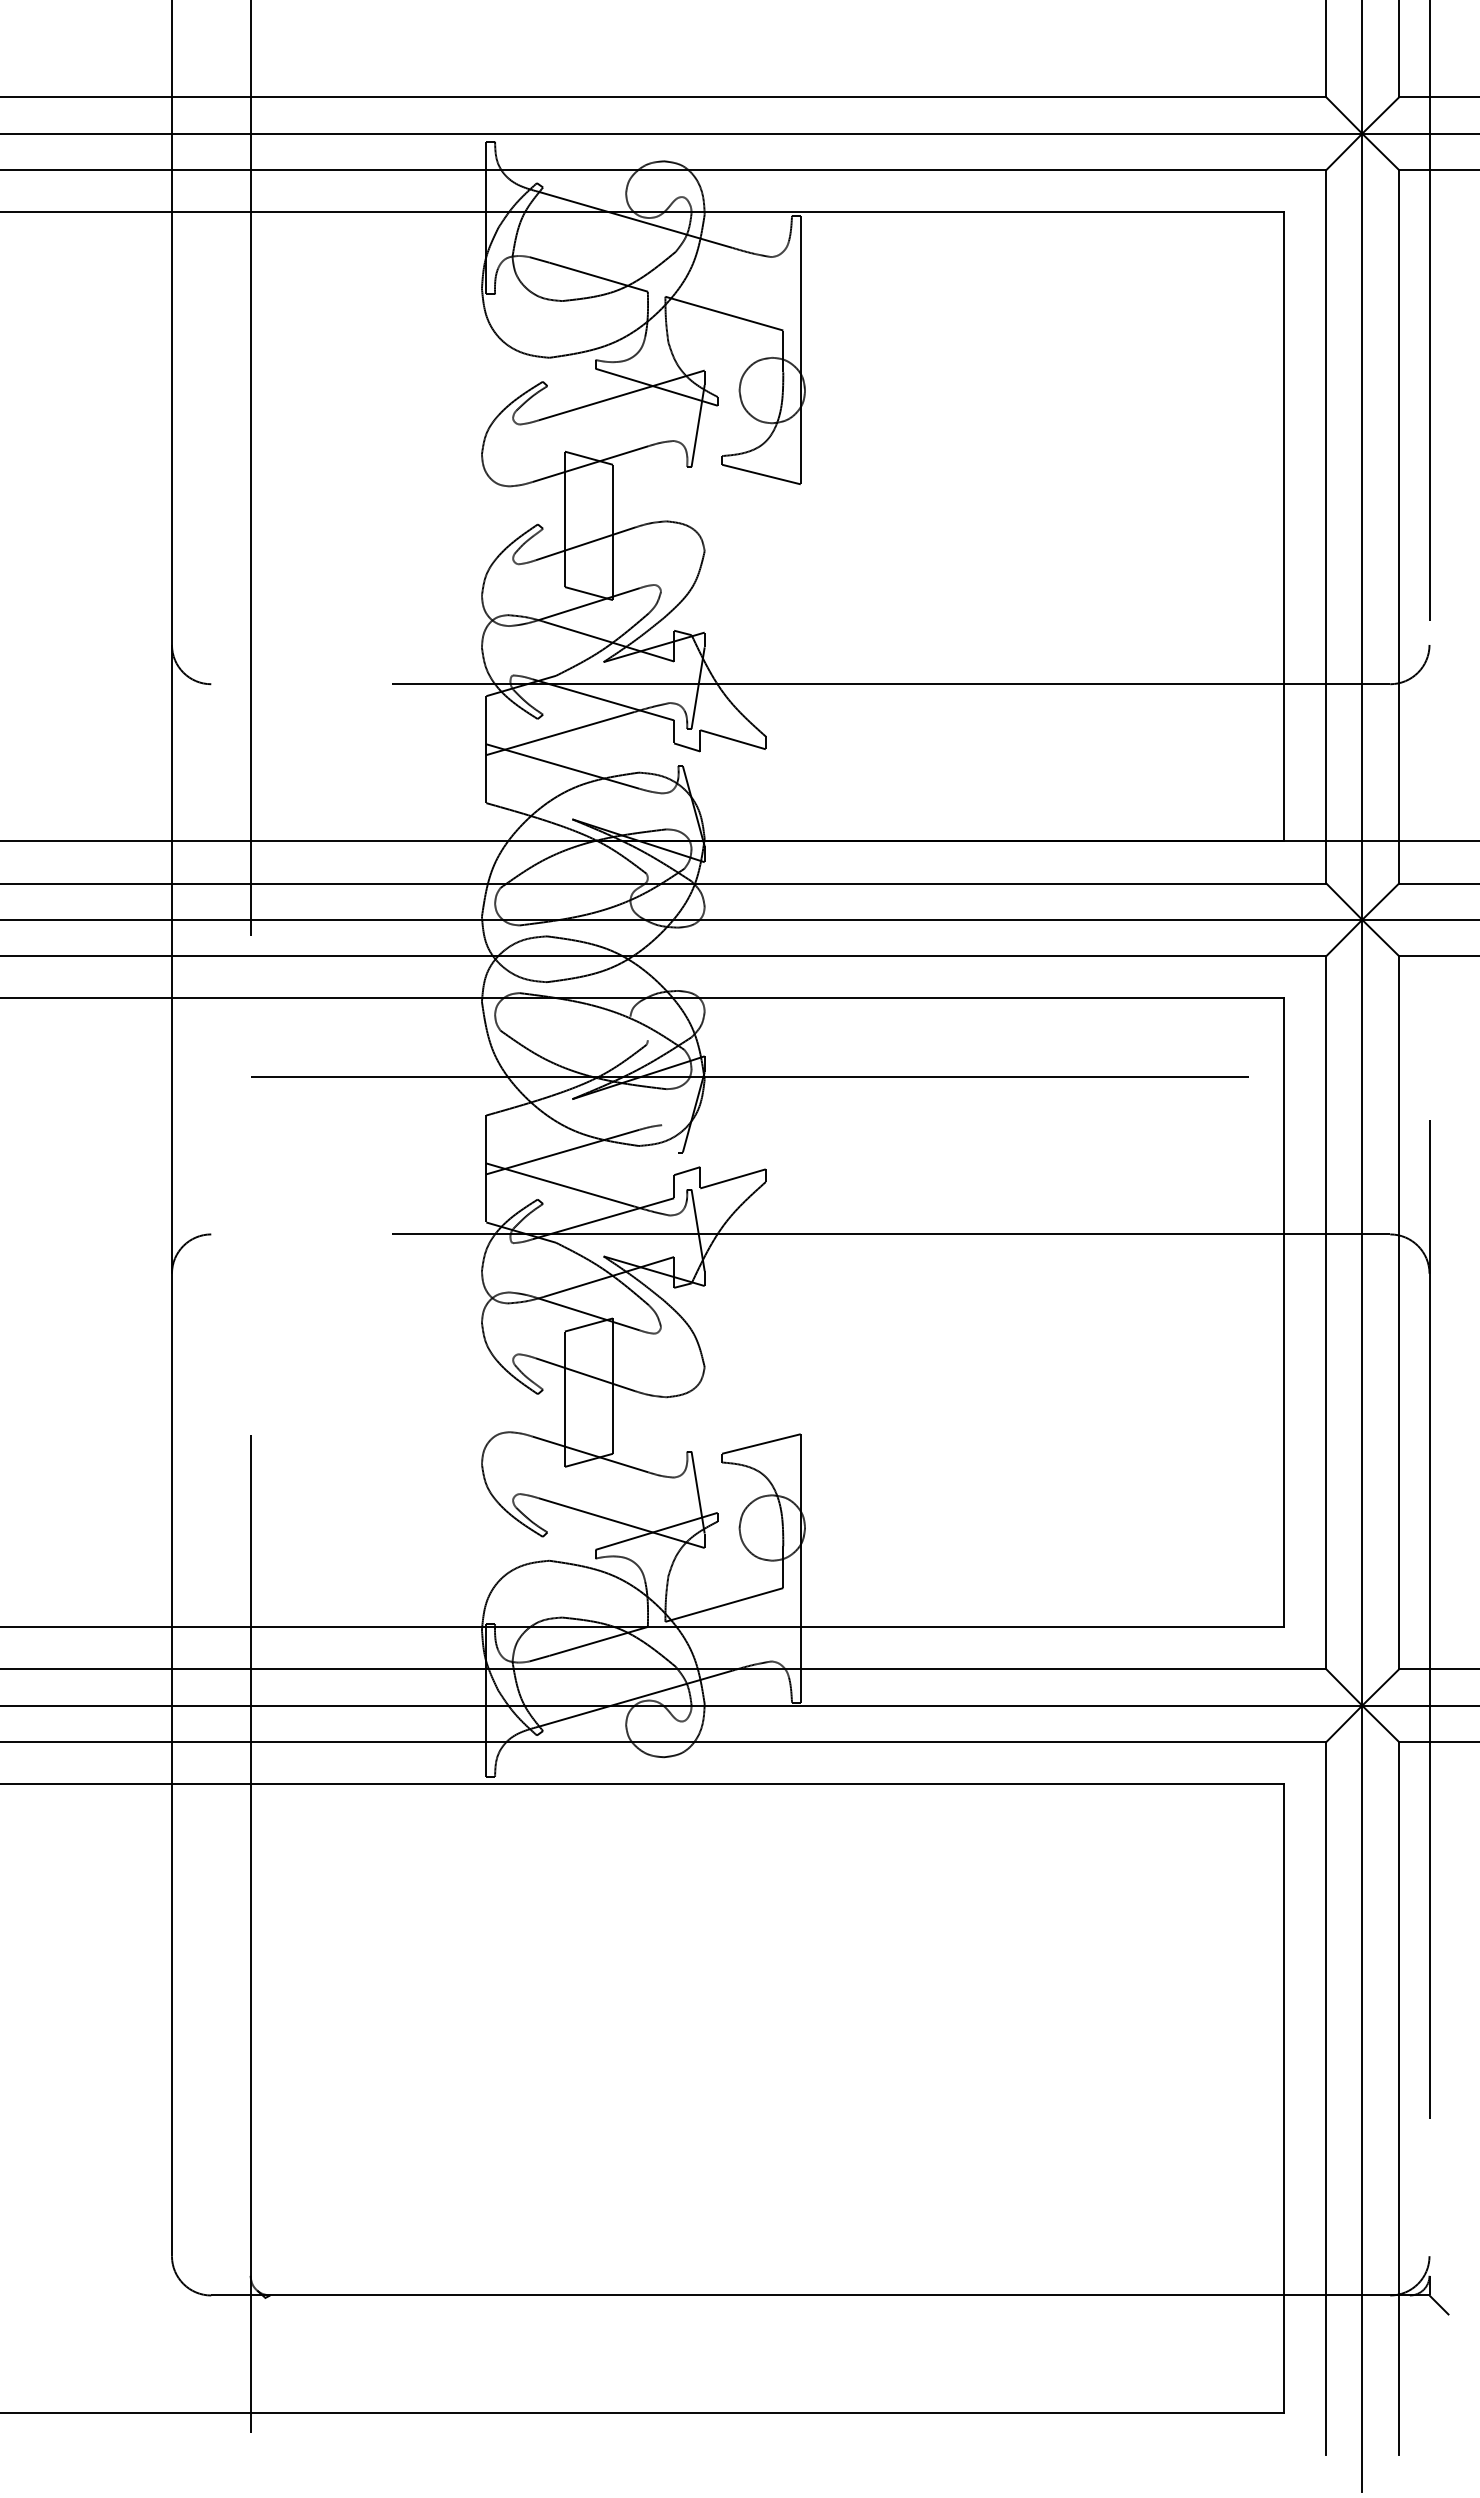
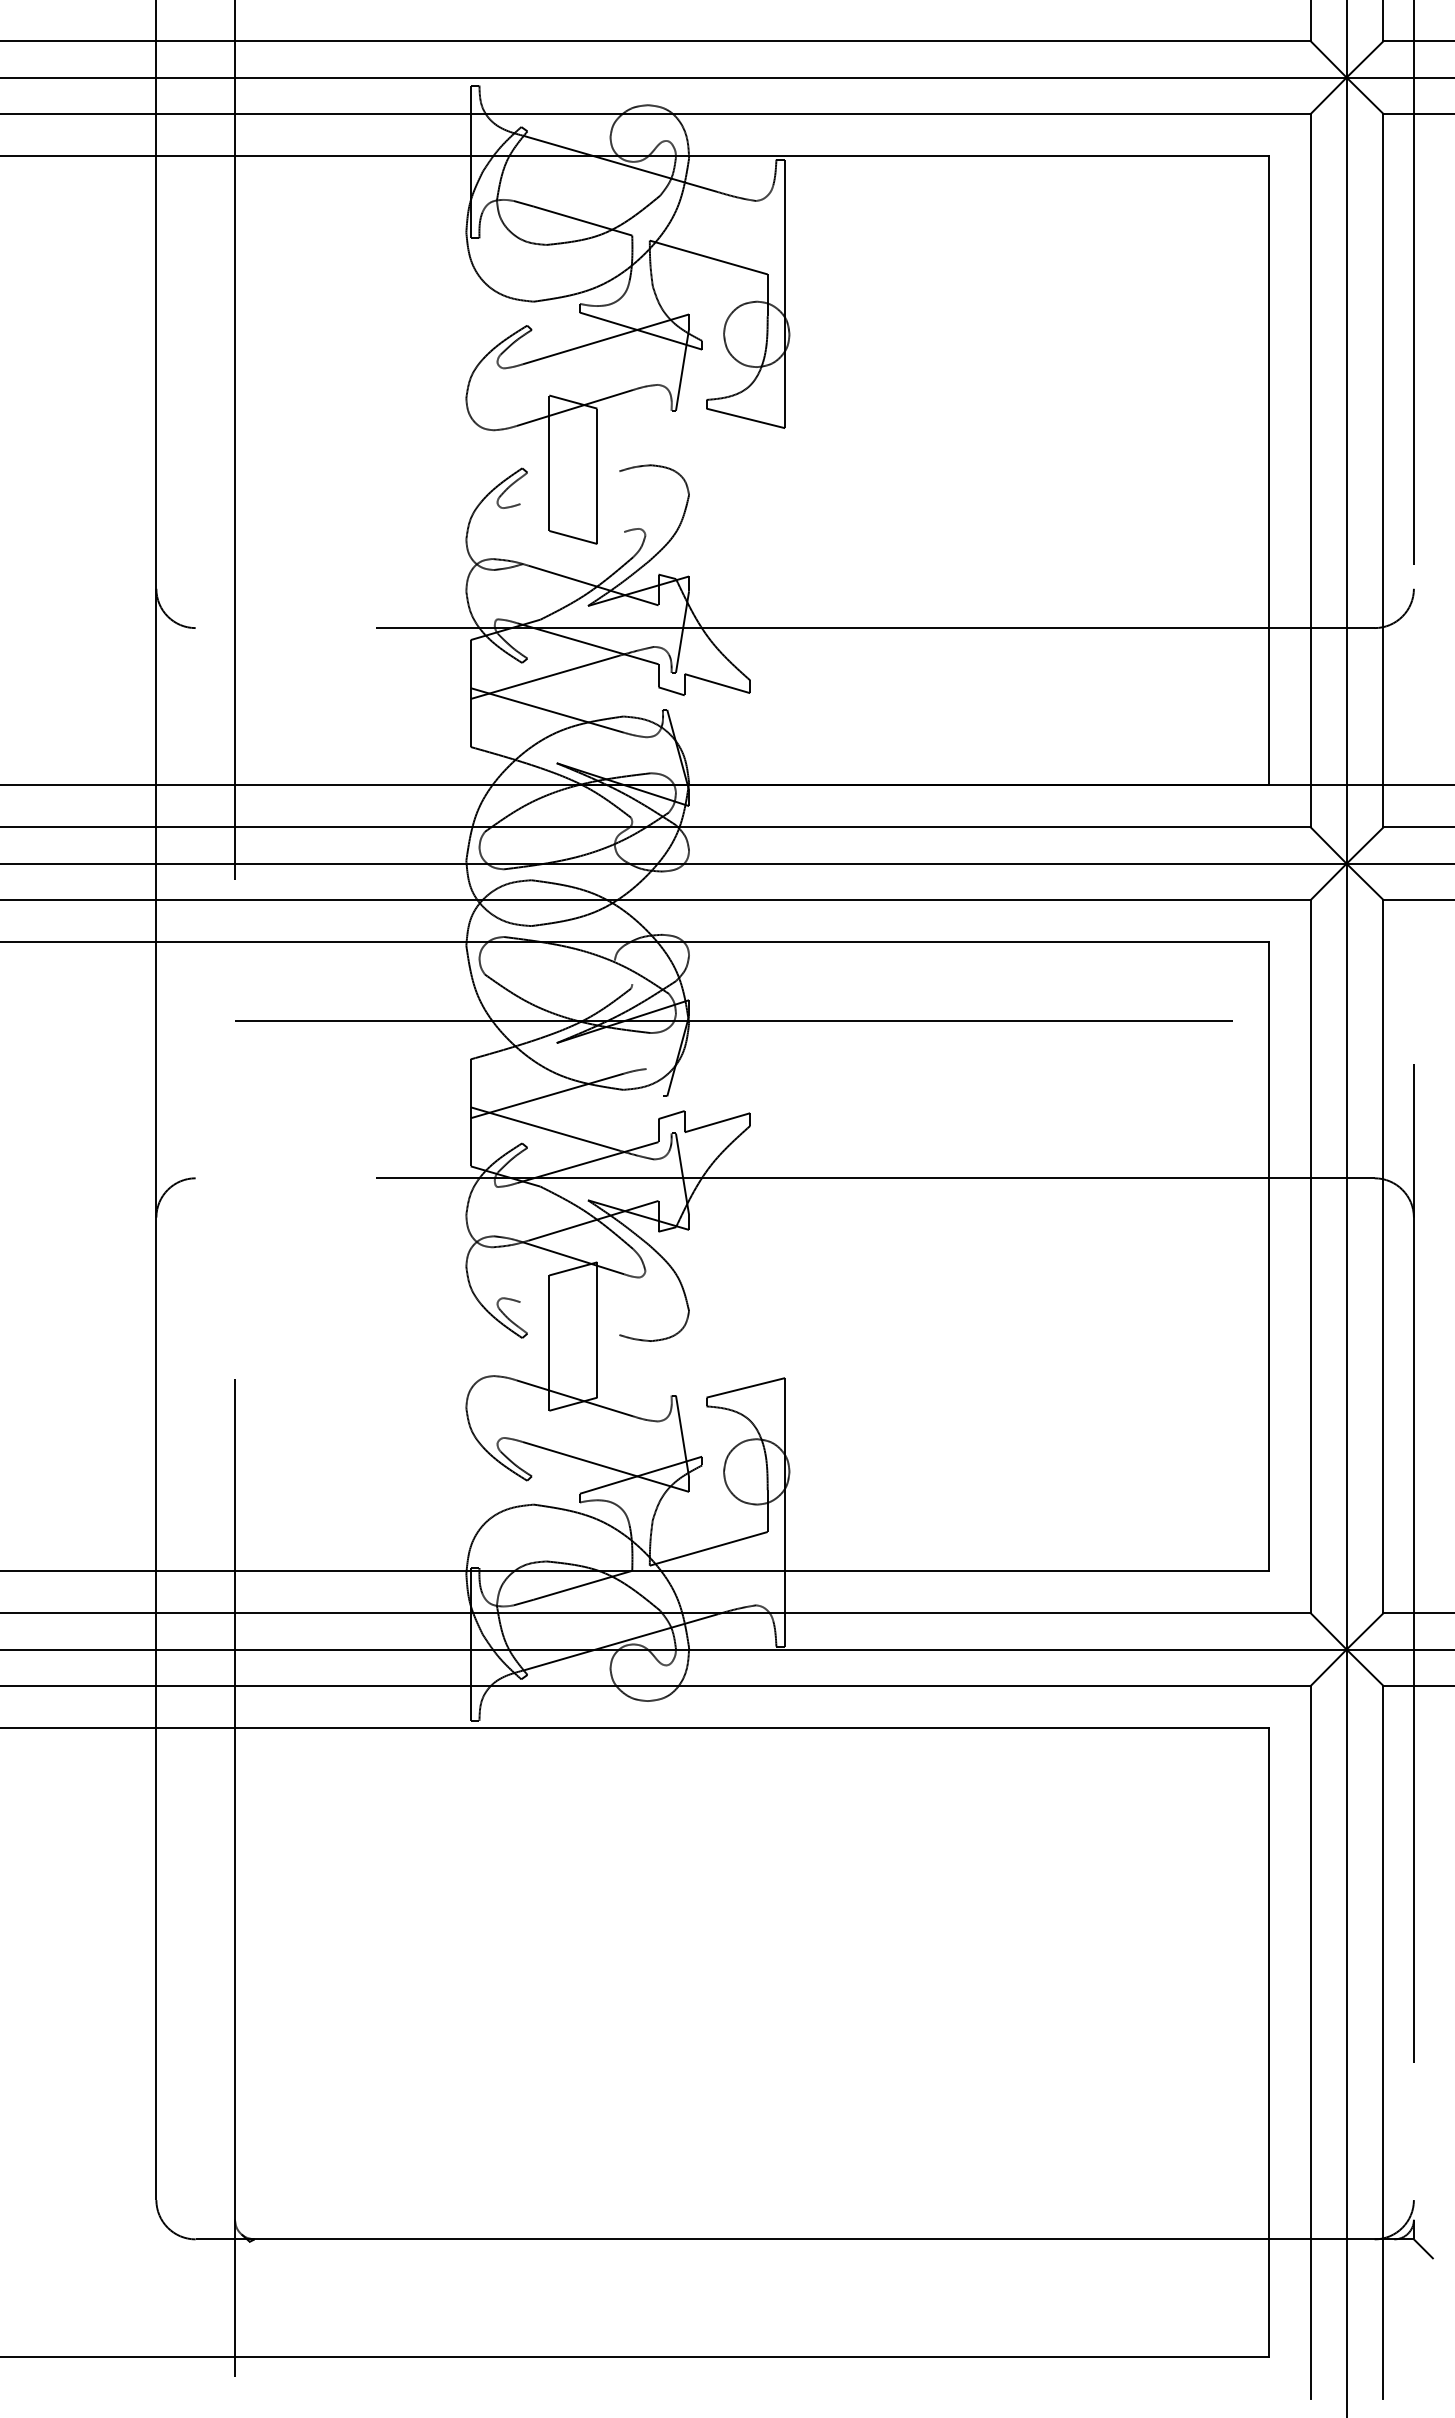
line: (585, 543) -> (569, 487), removed
line: (588, 604) -> (572, 548), removed
line: (585, 1374) -> (569, 1318), removed

